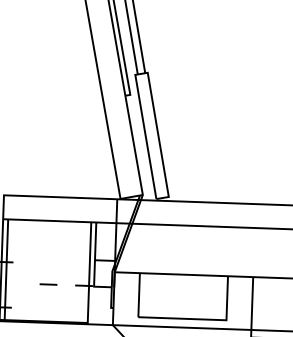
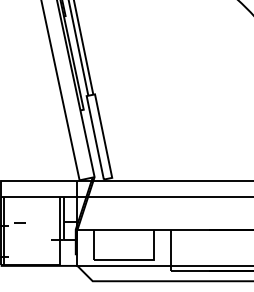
line: (47, 283) -> (19, 222), moved

